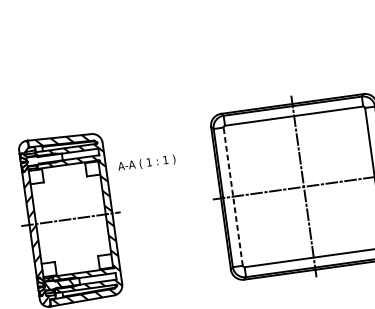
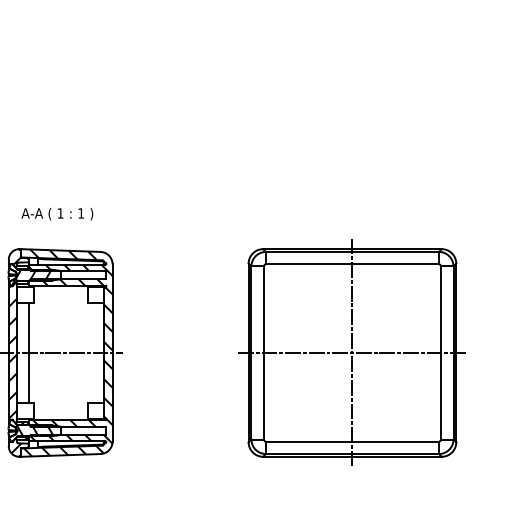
hatch: (39, 162) -> (31, 277), added
text: (146, 163) -> (57, 214), moved
line: (232, 196) -> (263, 352), dashed -> solid
line: (45, 222) -> (28, 352), added

